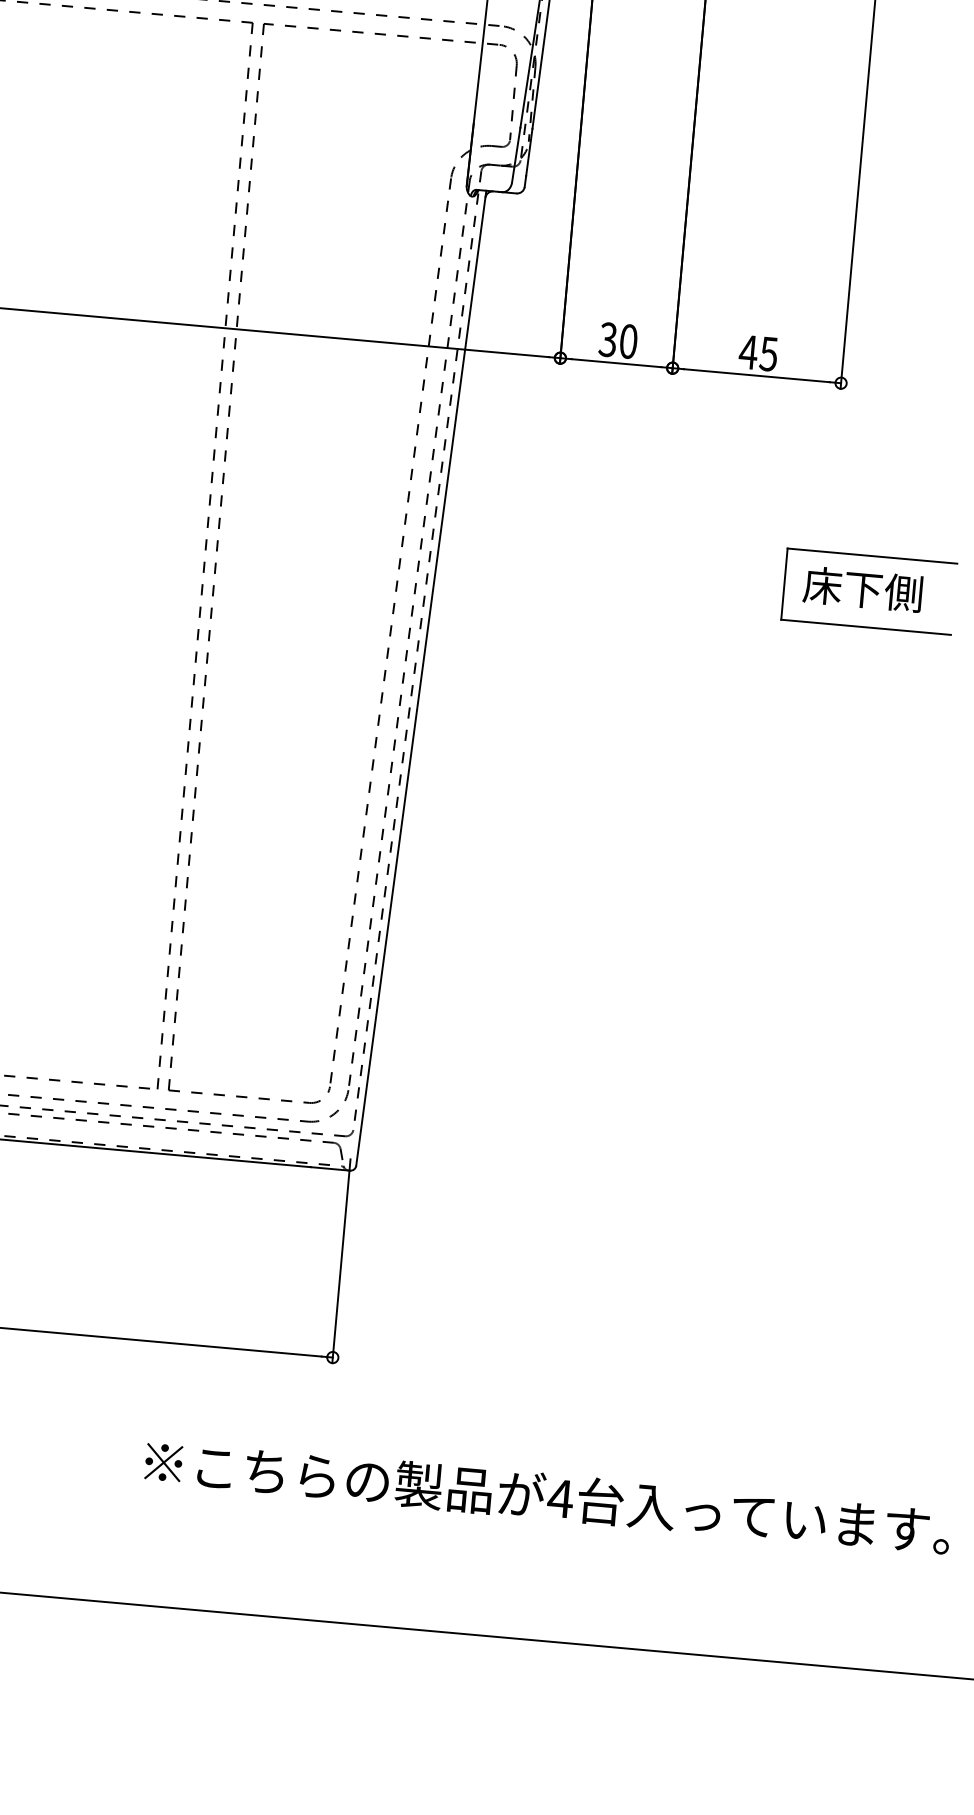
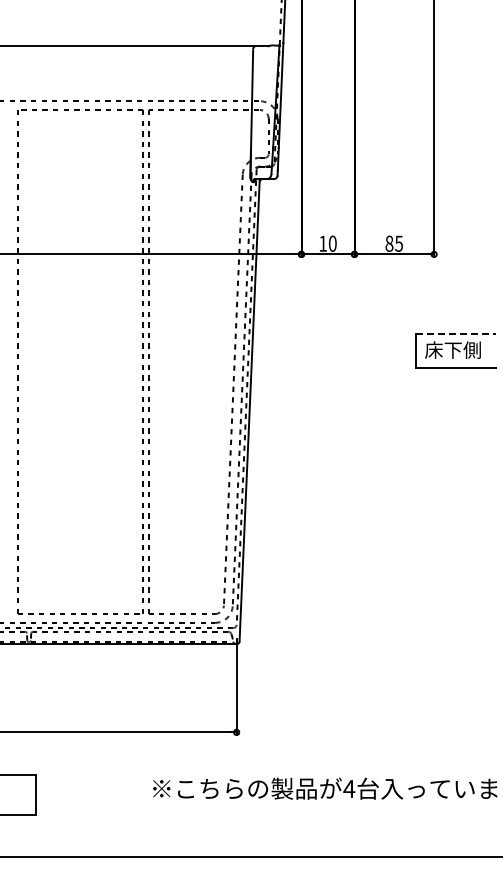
text: (606, 339) -> (322, 243), 30 -> 10
text: (748, 351) -> (389, 243), 45 -> 85
line: (873, 556) -> (456, 334), solid -> dashed

